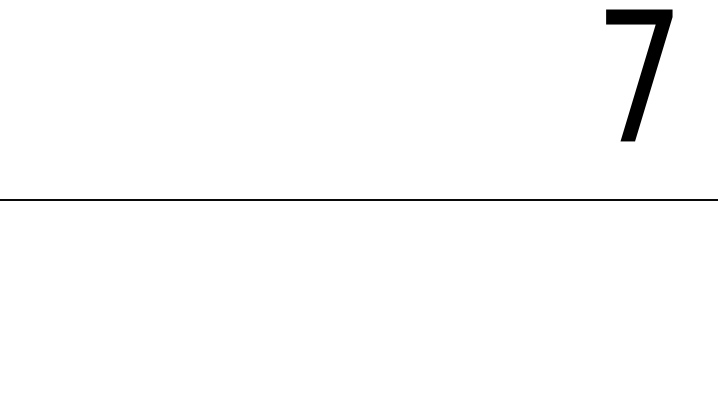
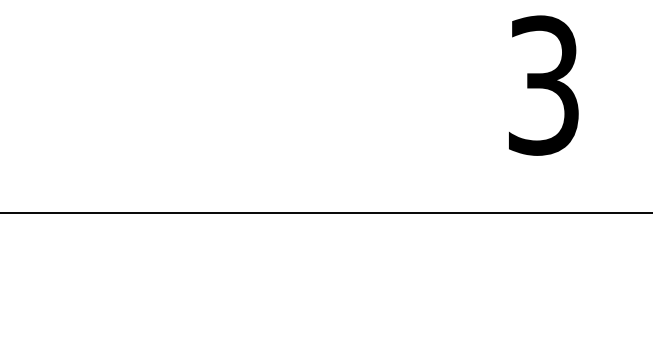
text: (639, 75) -> (544, 85), 7 -> 3

